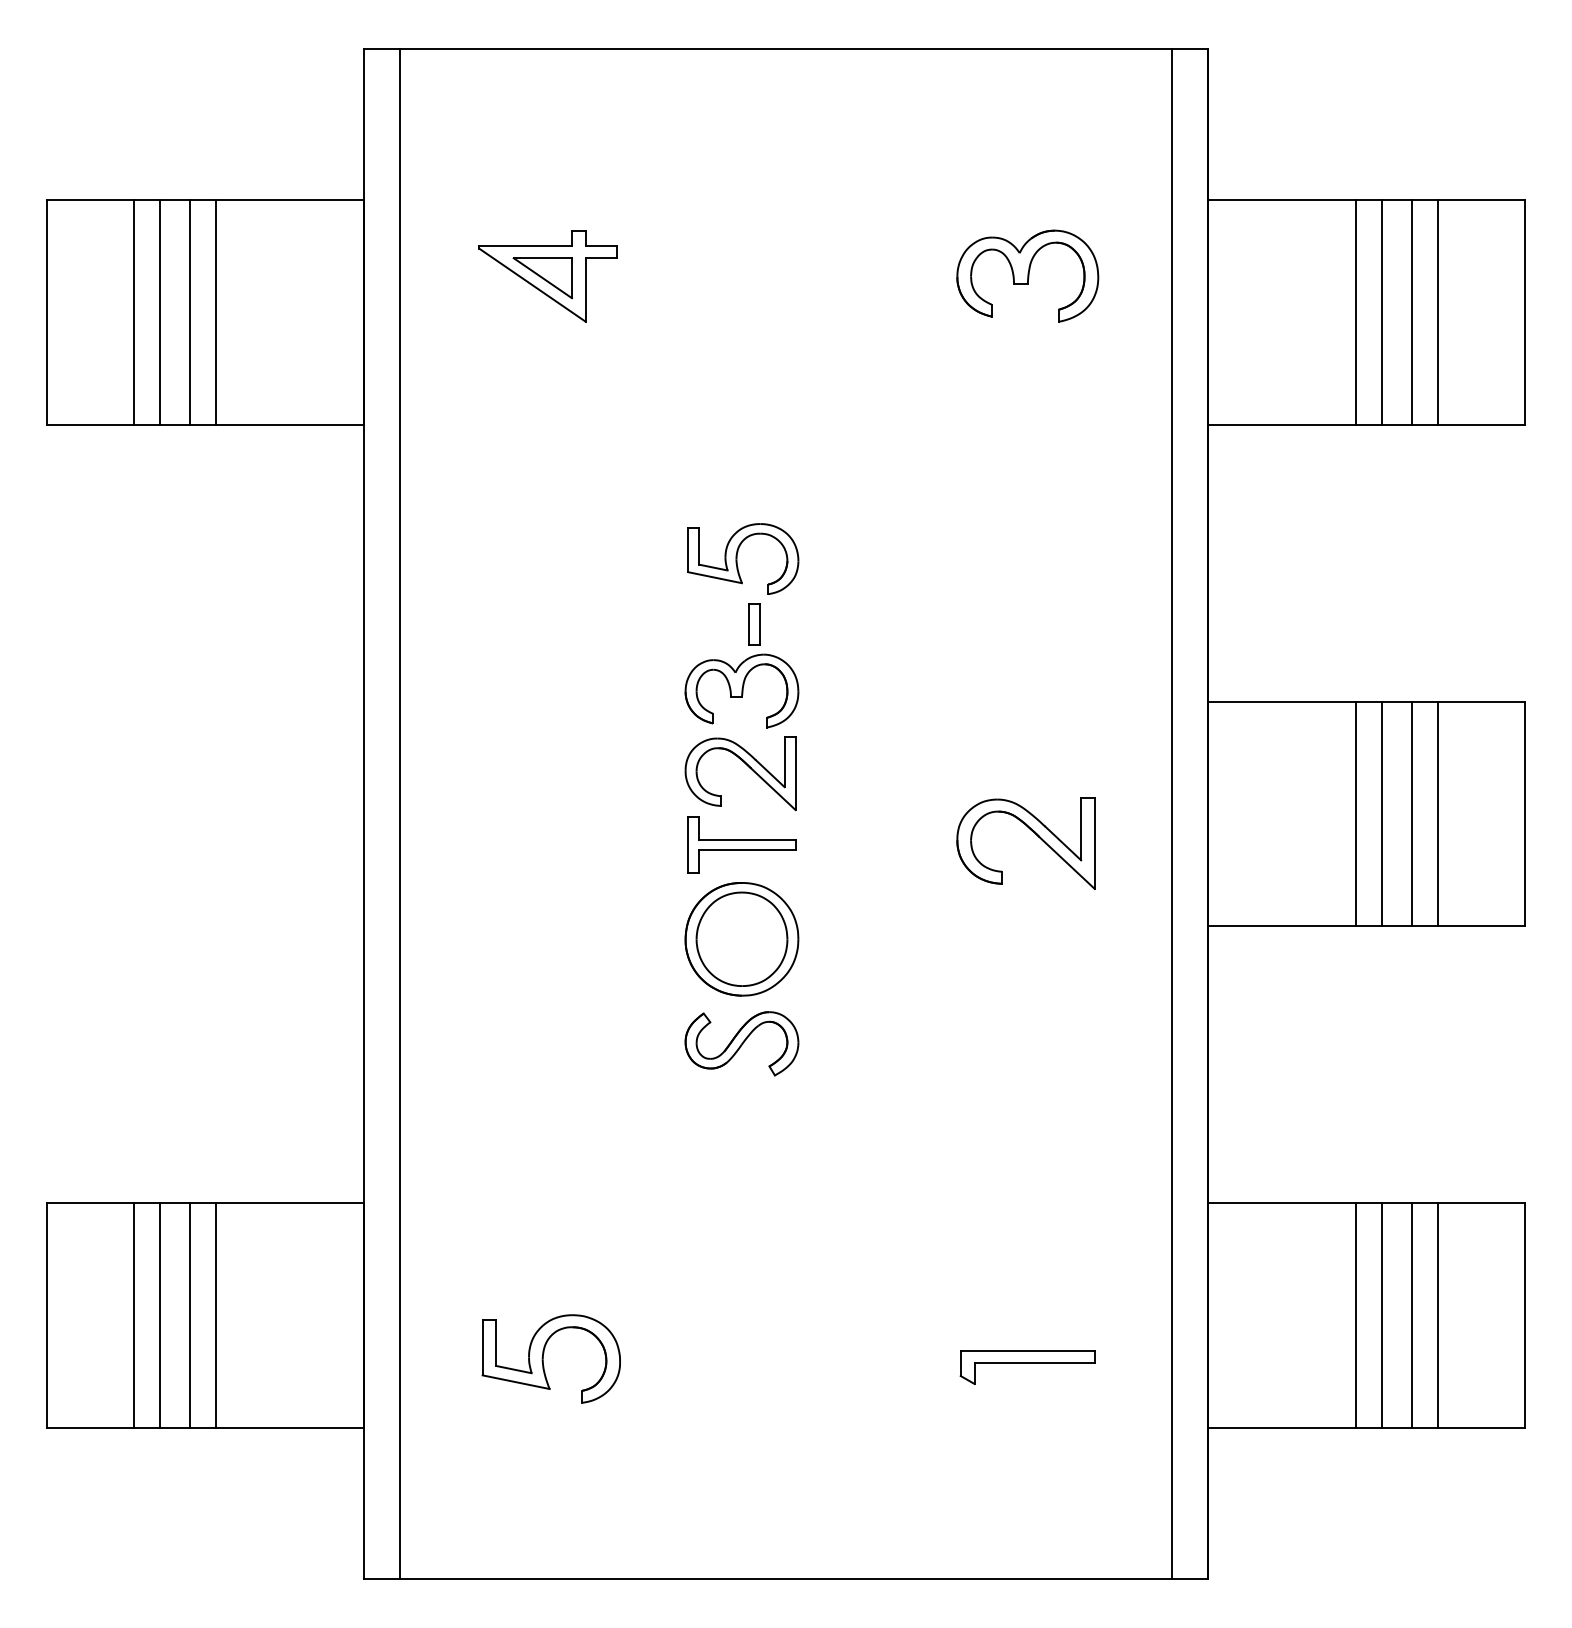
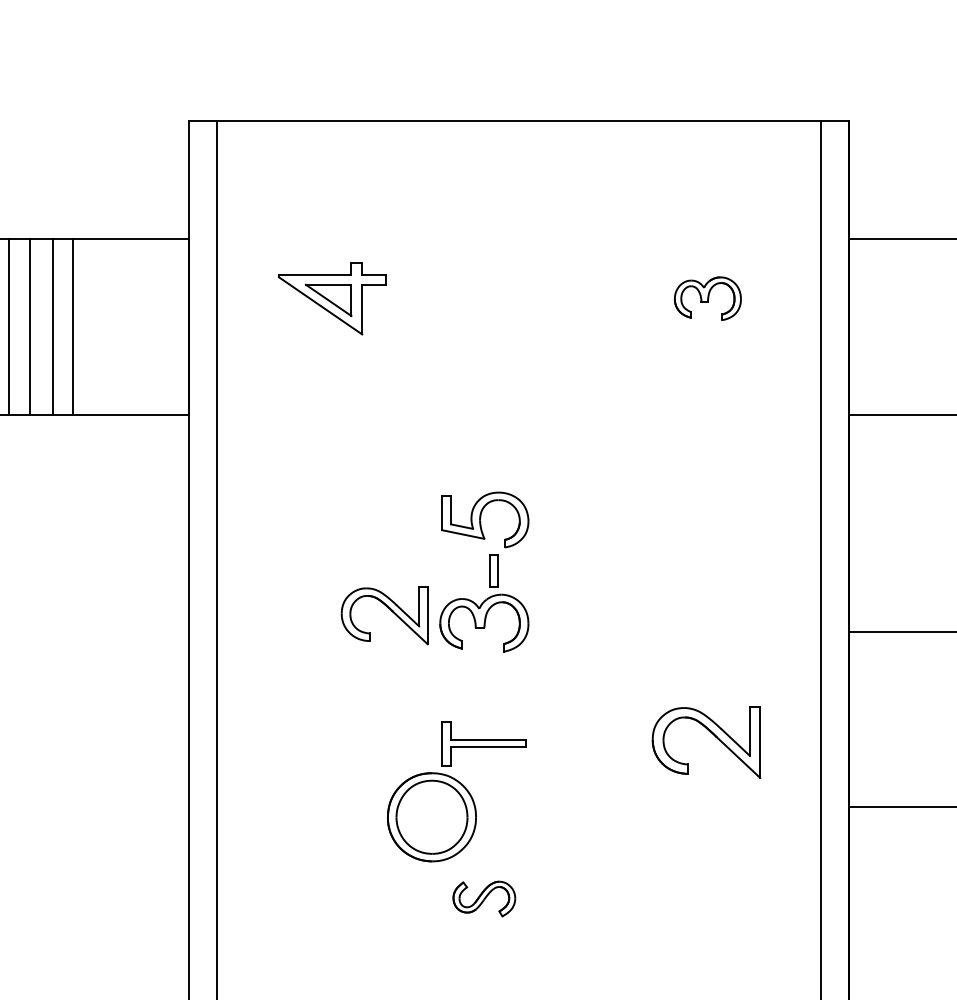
part: (1027, 275) -> (707, 298), size x0.6
part: (747, 766) -> (390, 610), moved
part: (741, 939) -> (431, 817), moved
part: (741, 1043) -> (483, 898), size x0.7

